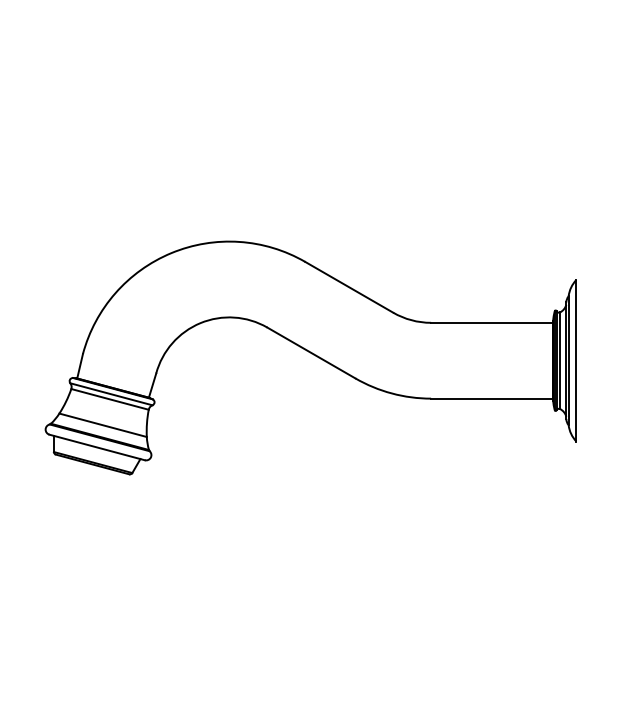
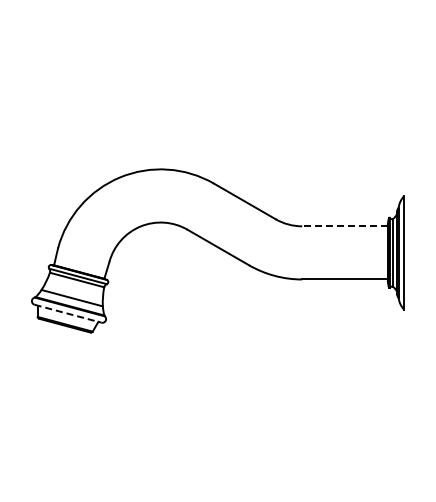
line: (491, 323) -> (344, 226), solid -> dashed
line: (97, 447) -> (68, 313), solid -> dashed

